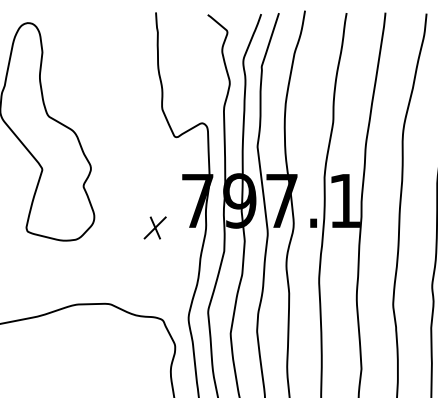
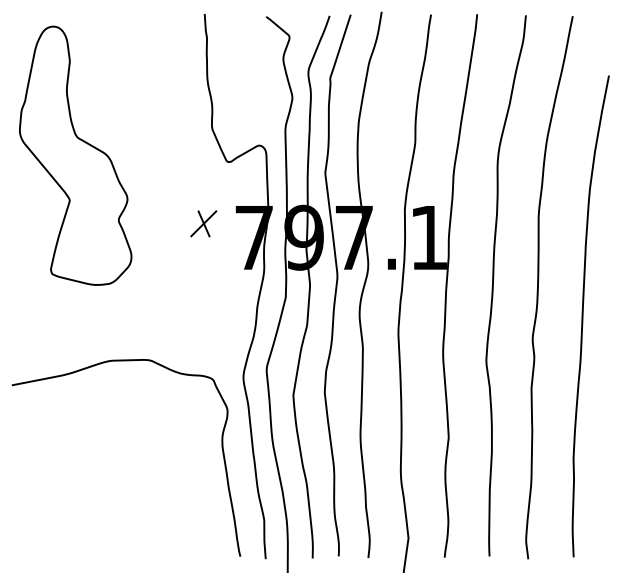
part: (154, 227) -> (203, 223), moved

